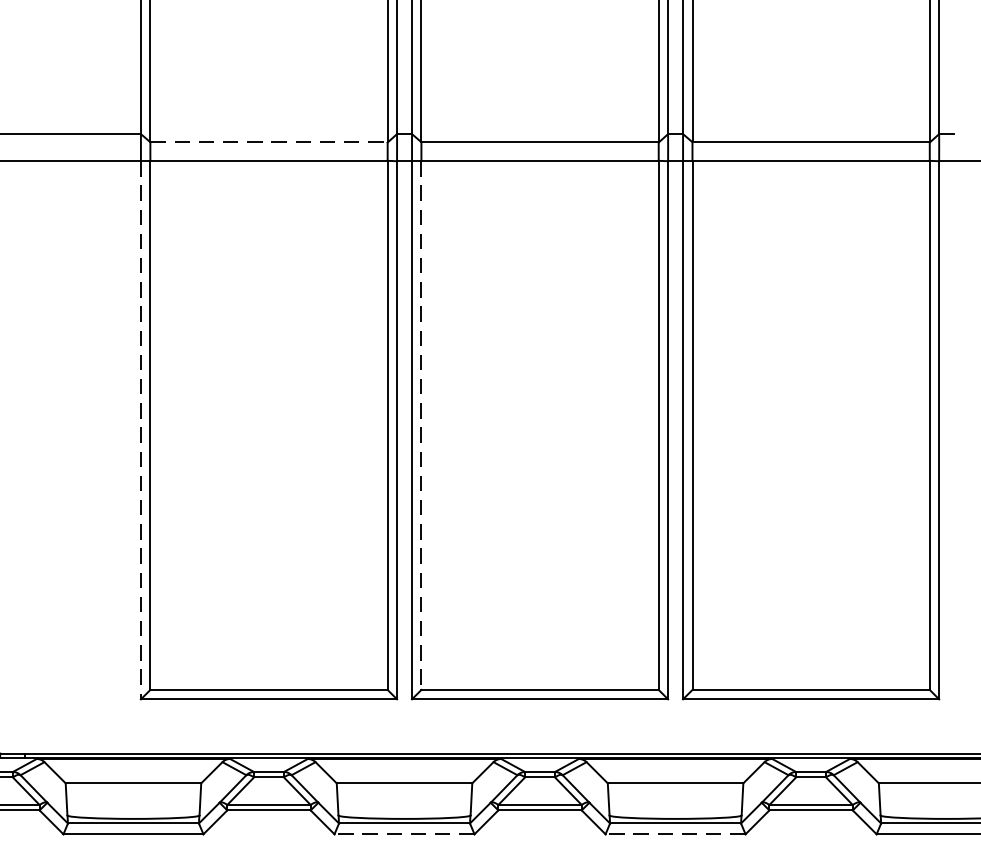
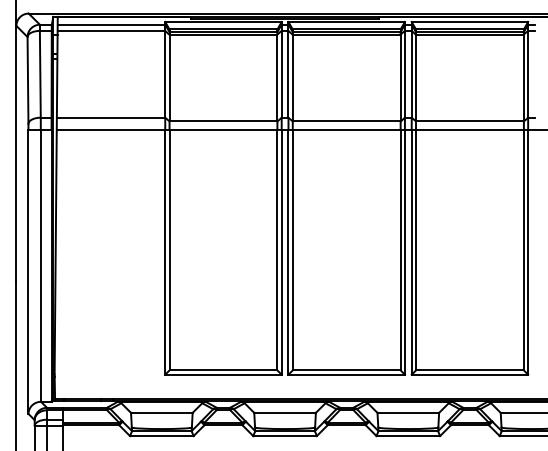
line: (269, 142) -> (223, 121), dashed -> solid
line: (420, 426) -> (292, 250), dashed -> solid
line: (141, 430) -> (165, 252), dashed -> solid
line: (405, 835) -> (285, 436), dashed -> solid
line: (675, 835) -> (408, 436), dashed -> solid

